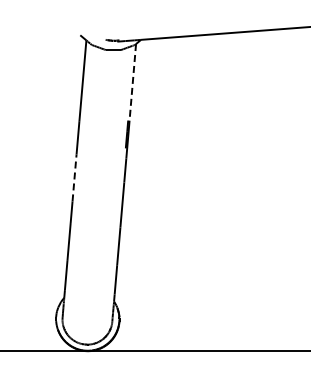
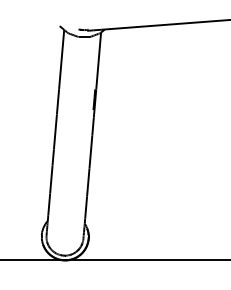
line: (132, 82) -> (98, 61), dashed -> solid
line: (74, 177) -> (55, 131), dashed -> solid

